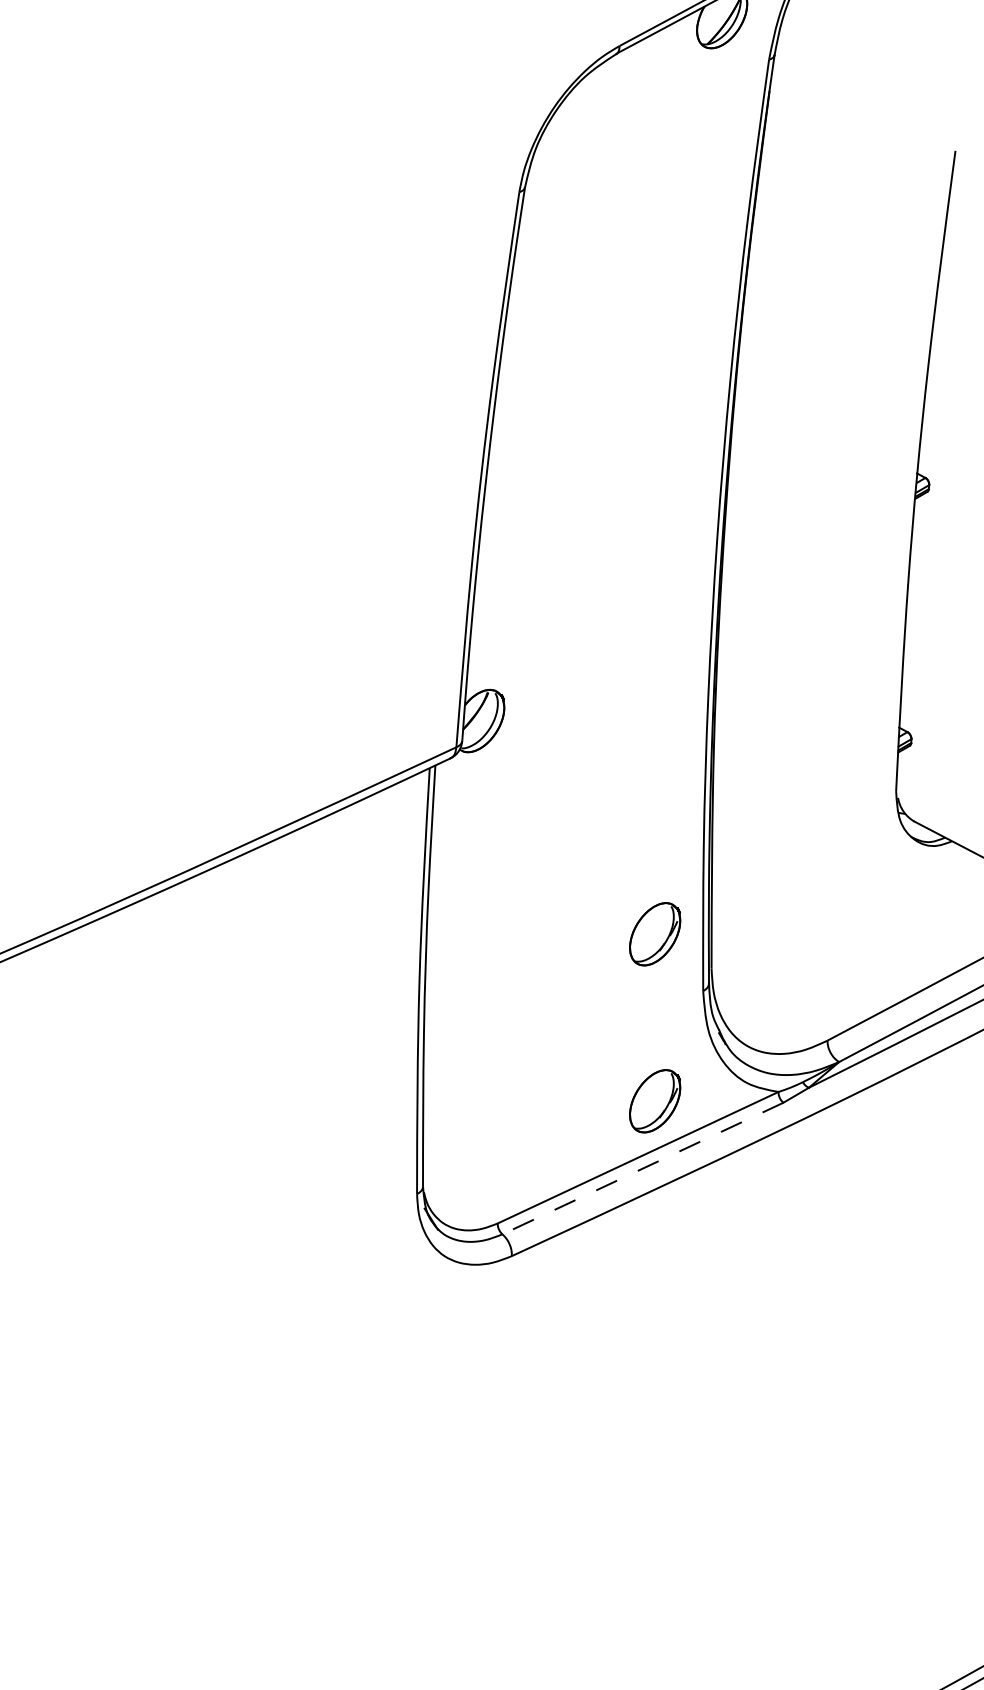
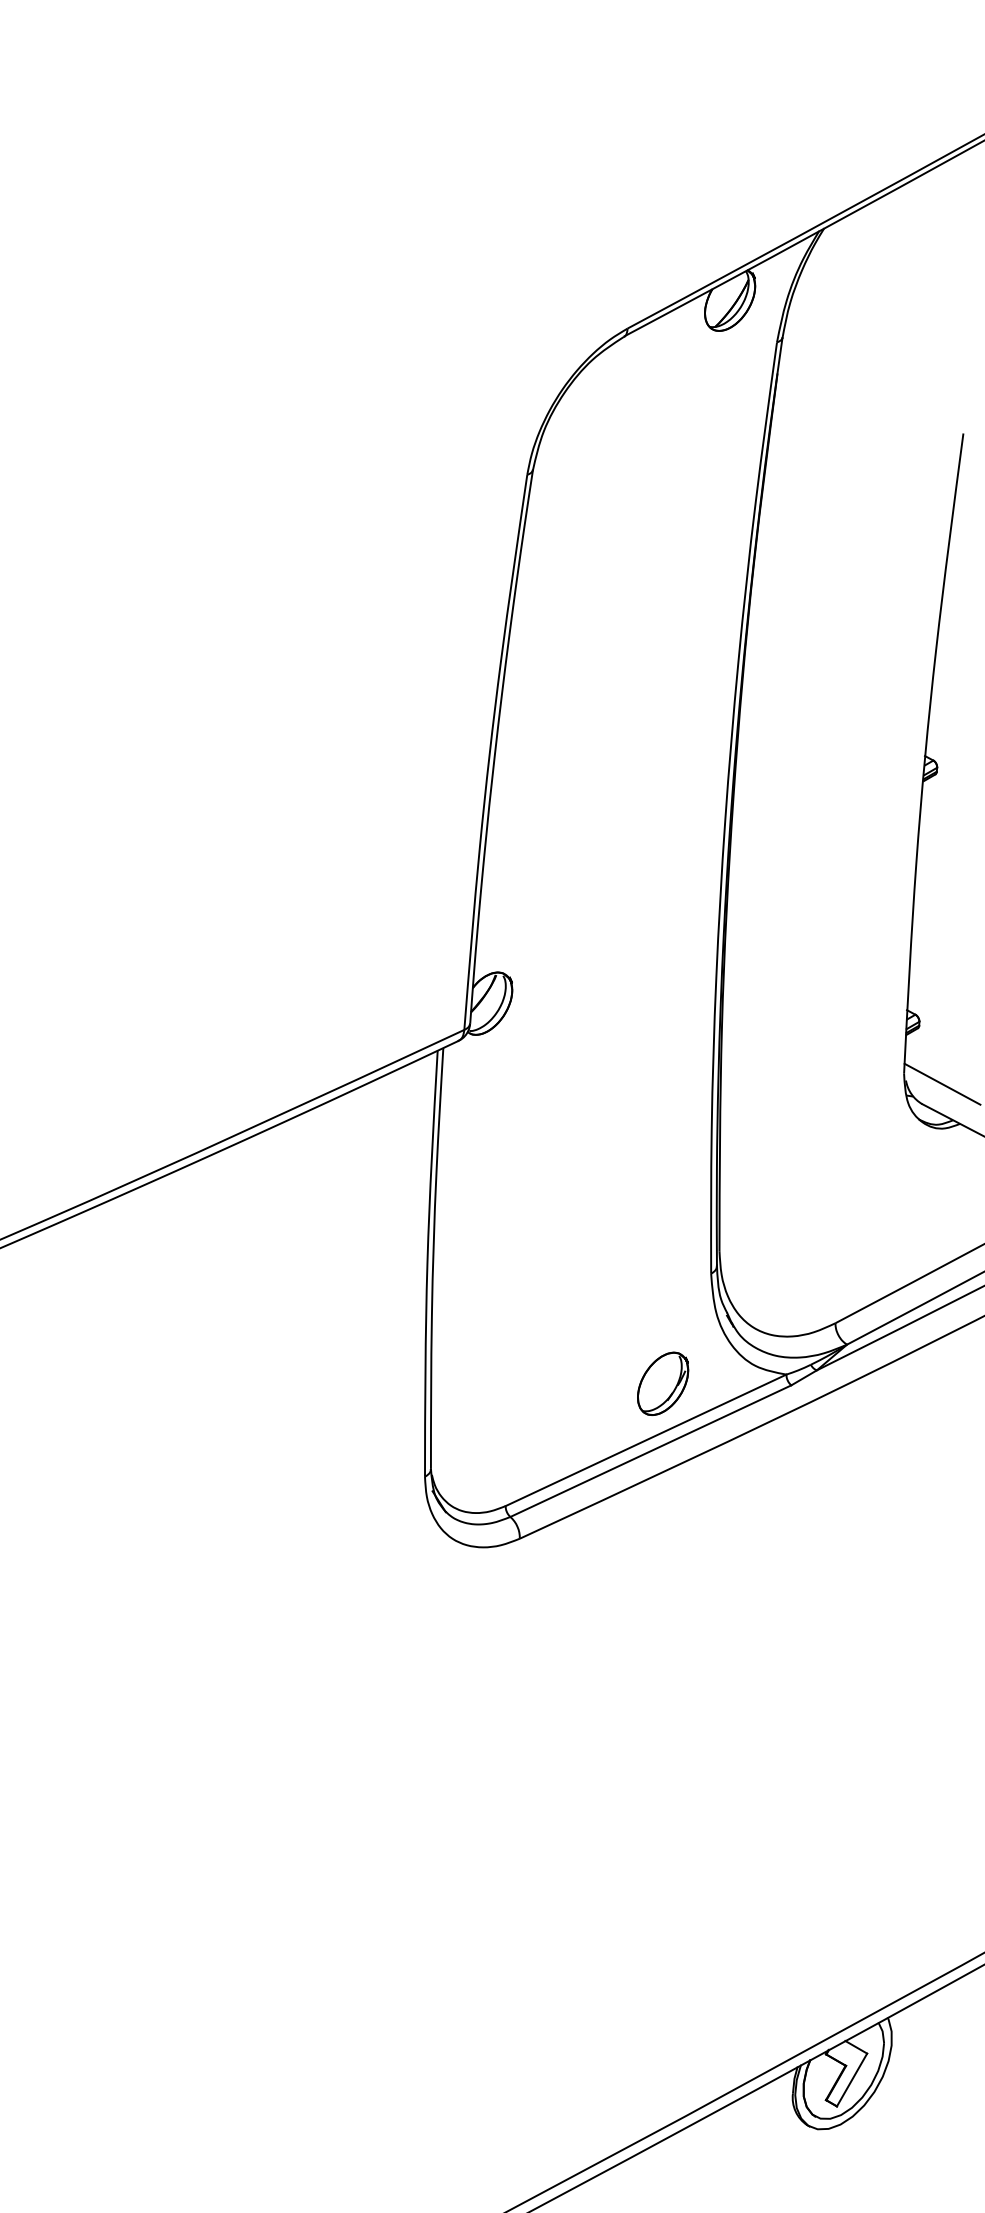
line: (934, 800) -> (942, 1083), added
part: (655, 933) -> (663, 1216), removed
line: (642, 1168) -> (650, 1451), dashed -> solid

